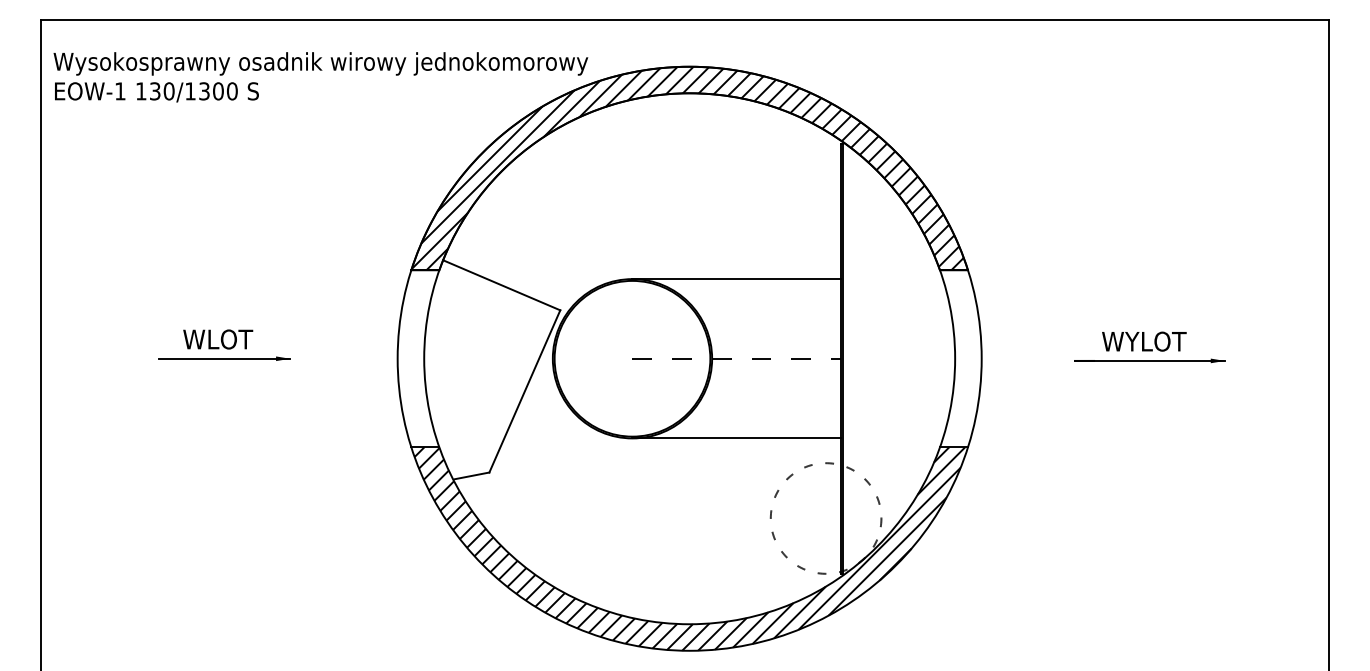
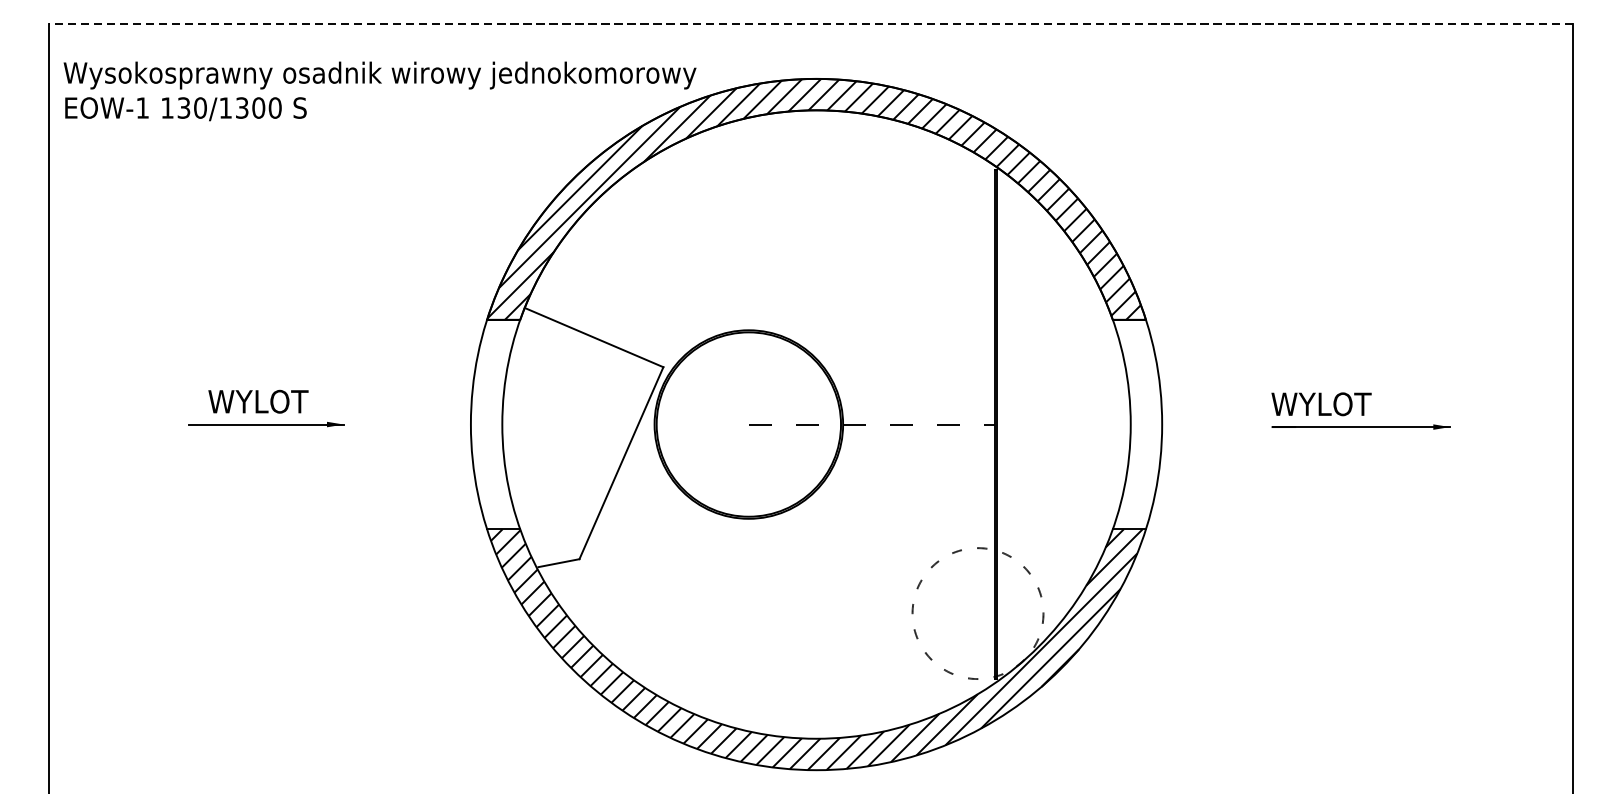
line: (684, 20) -> (810, 24), solid -> dashed
line: (736, 279) -> (871, 330), removed
text: (218, 339) -> (258, 401), WLOT -> WYLOT
text: (1144, 341) -> (1321, 404), moved
line: (736, 438) -> (871, 518), removed

